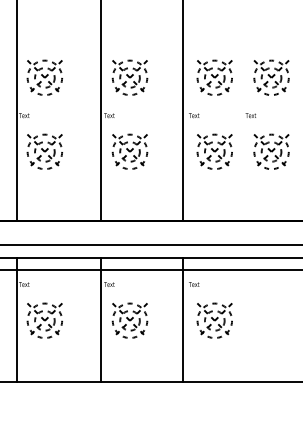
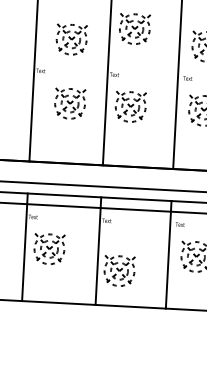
part: (44, 77) -> (71, 39), moved
part: (129, 77) -> (134, 28), moved
part: (44, 151) -> (69, 103), moved
part: (129, 320) -> (119, 270), moved

